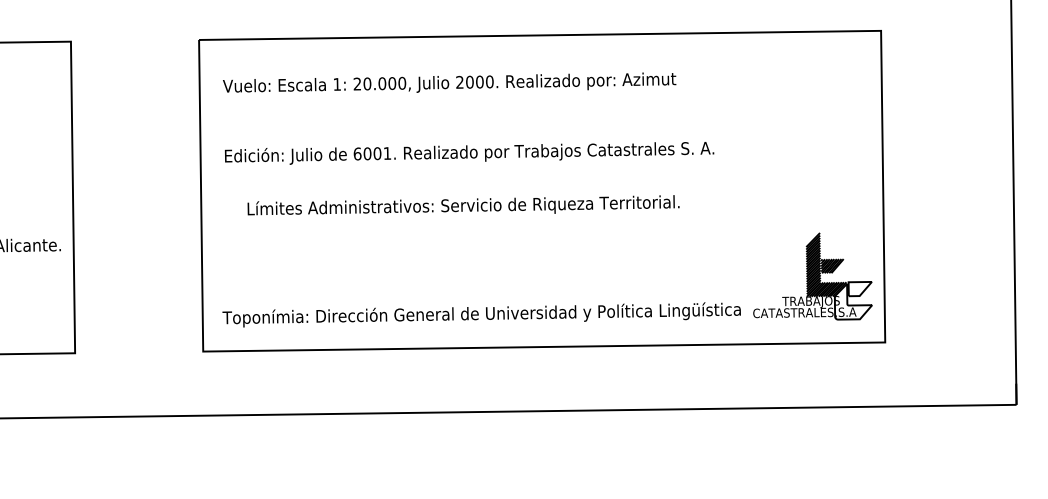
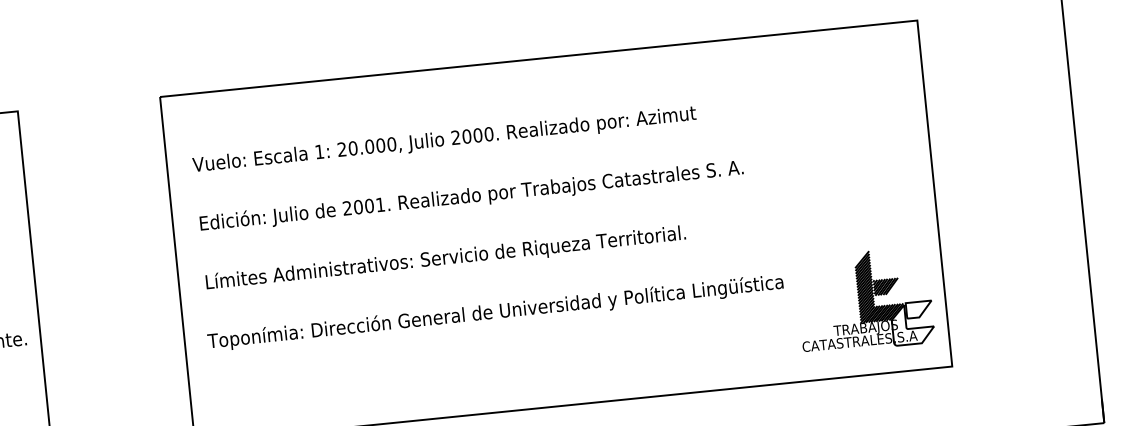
text: (449, 82) -> (444, 138), moved
text: (357, 153) -> (347, 207), 6001. -> 2001.
text: (463, 205) -> (445, 257), moved
text: (481, 314) -> (495, 312), moved

